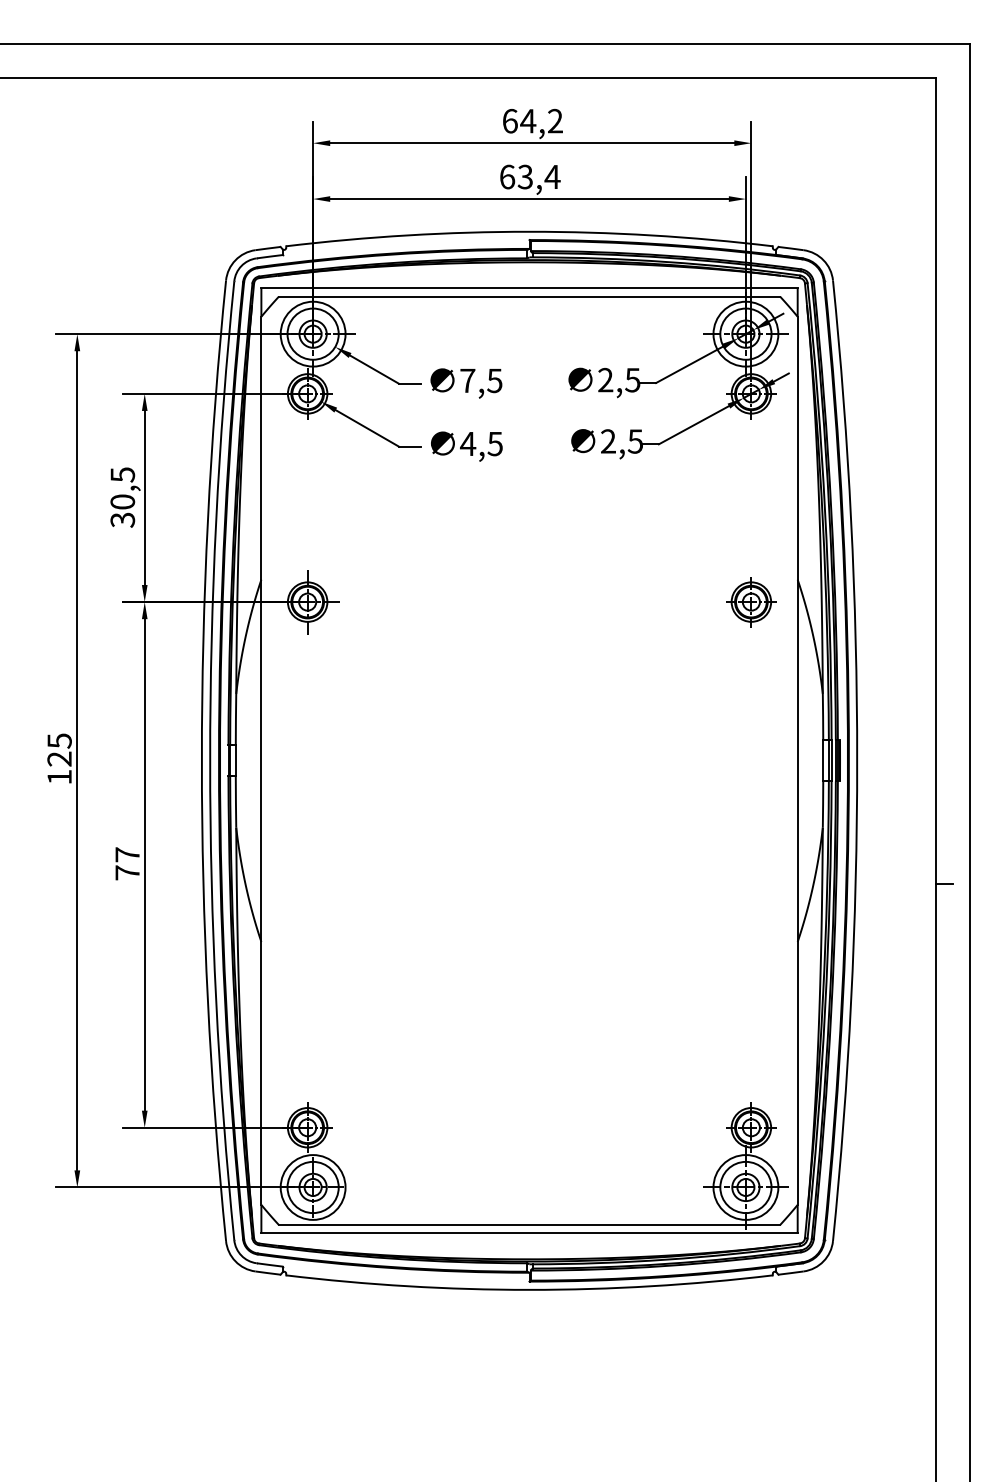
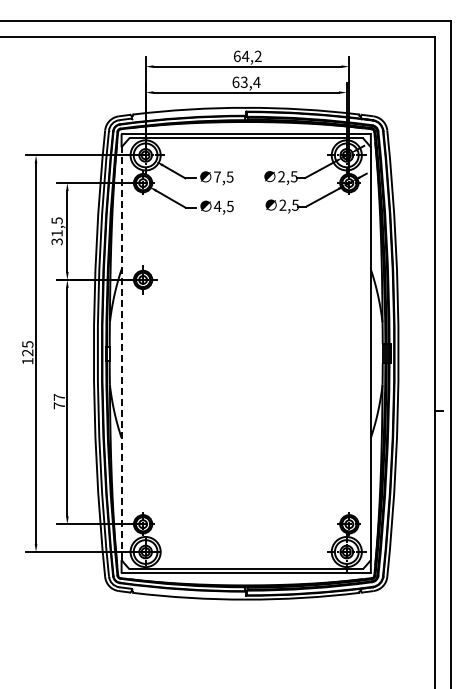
text: (121, 502) -> (56, 233), 30,5 -> 31,5
part: (749, 601) -> (348, 279), removed
line: (261, 760) -> (121, 353), solid -> dashed

